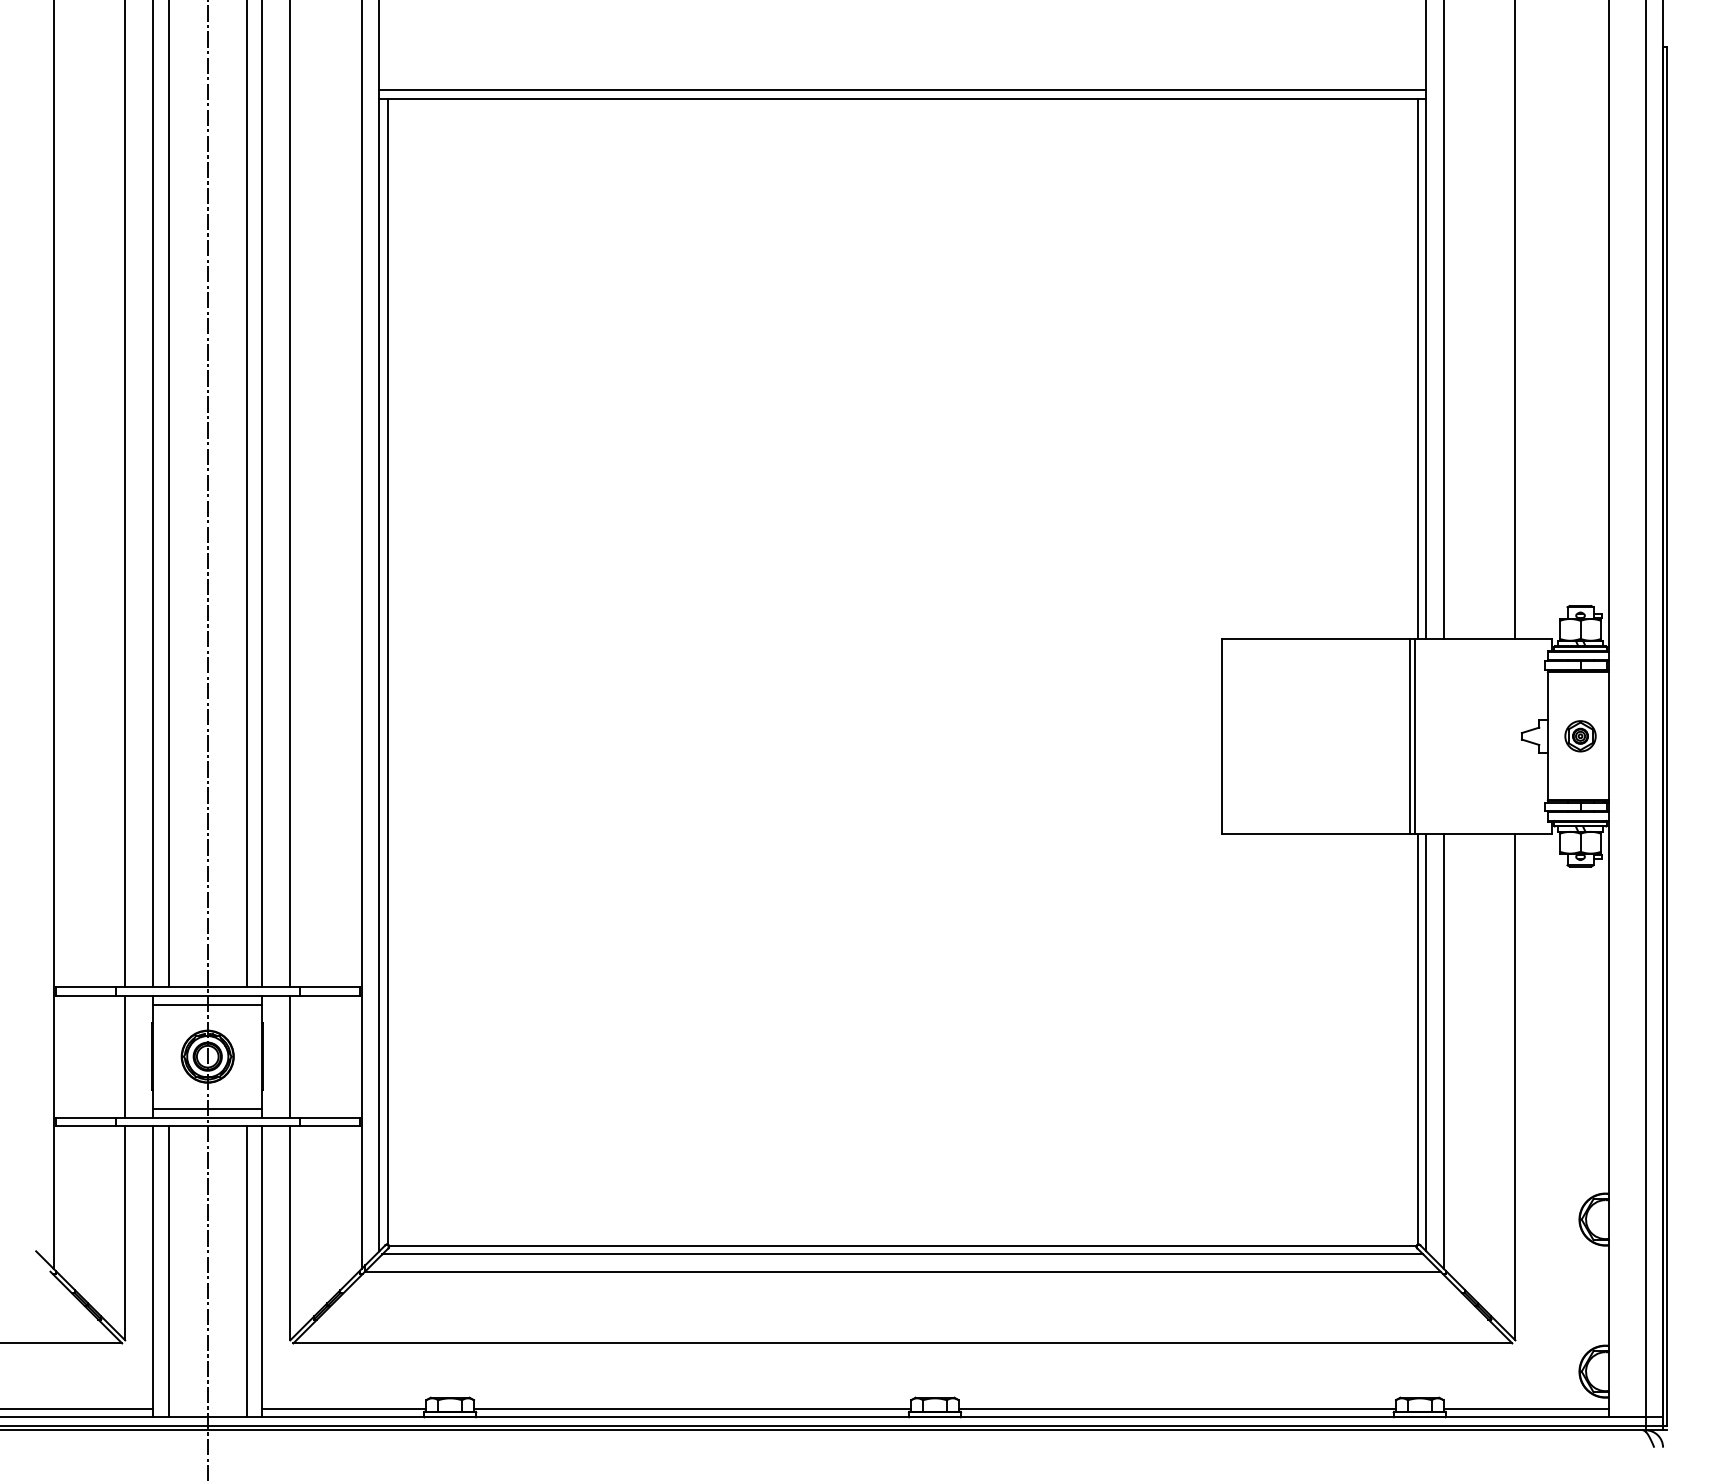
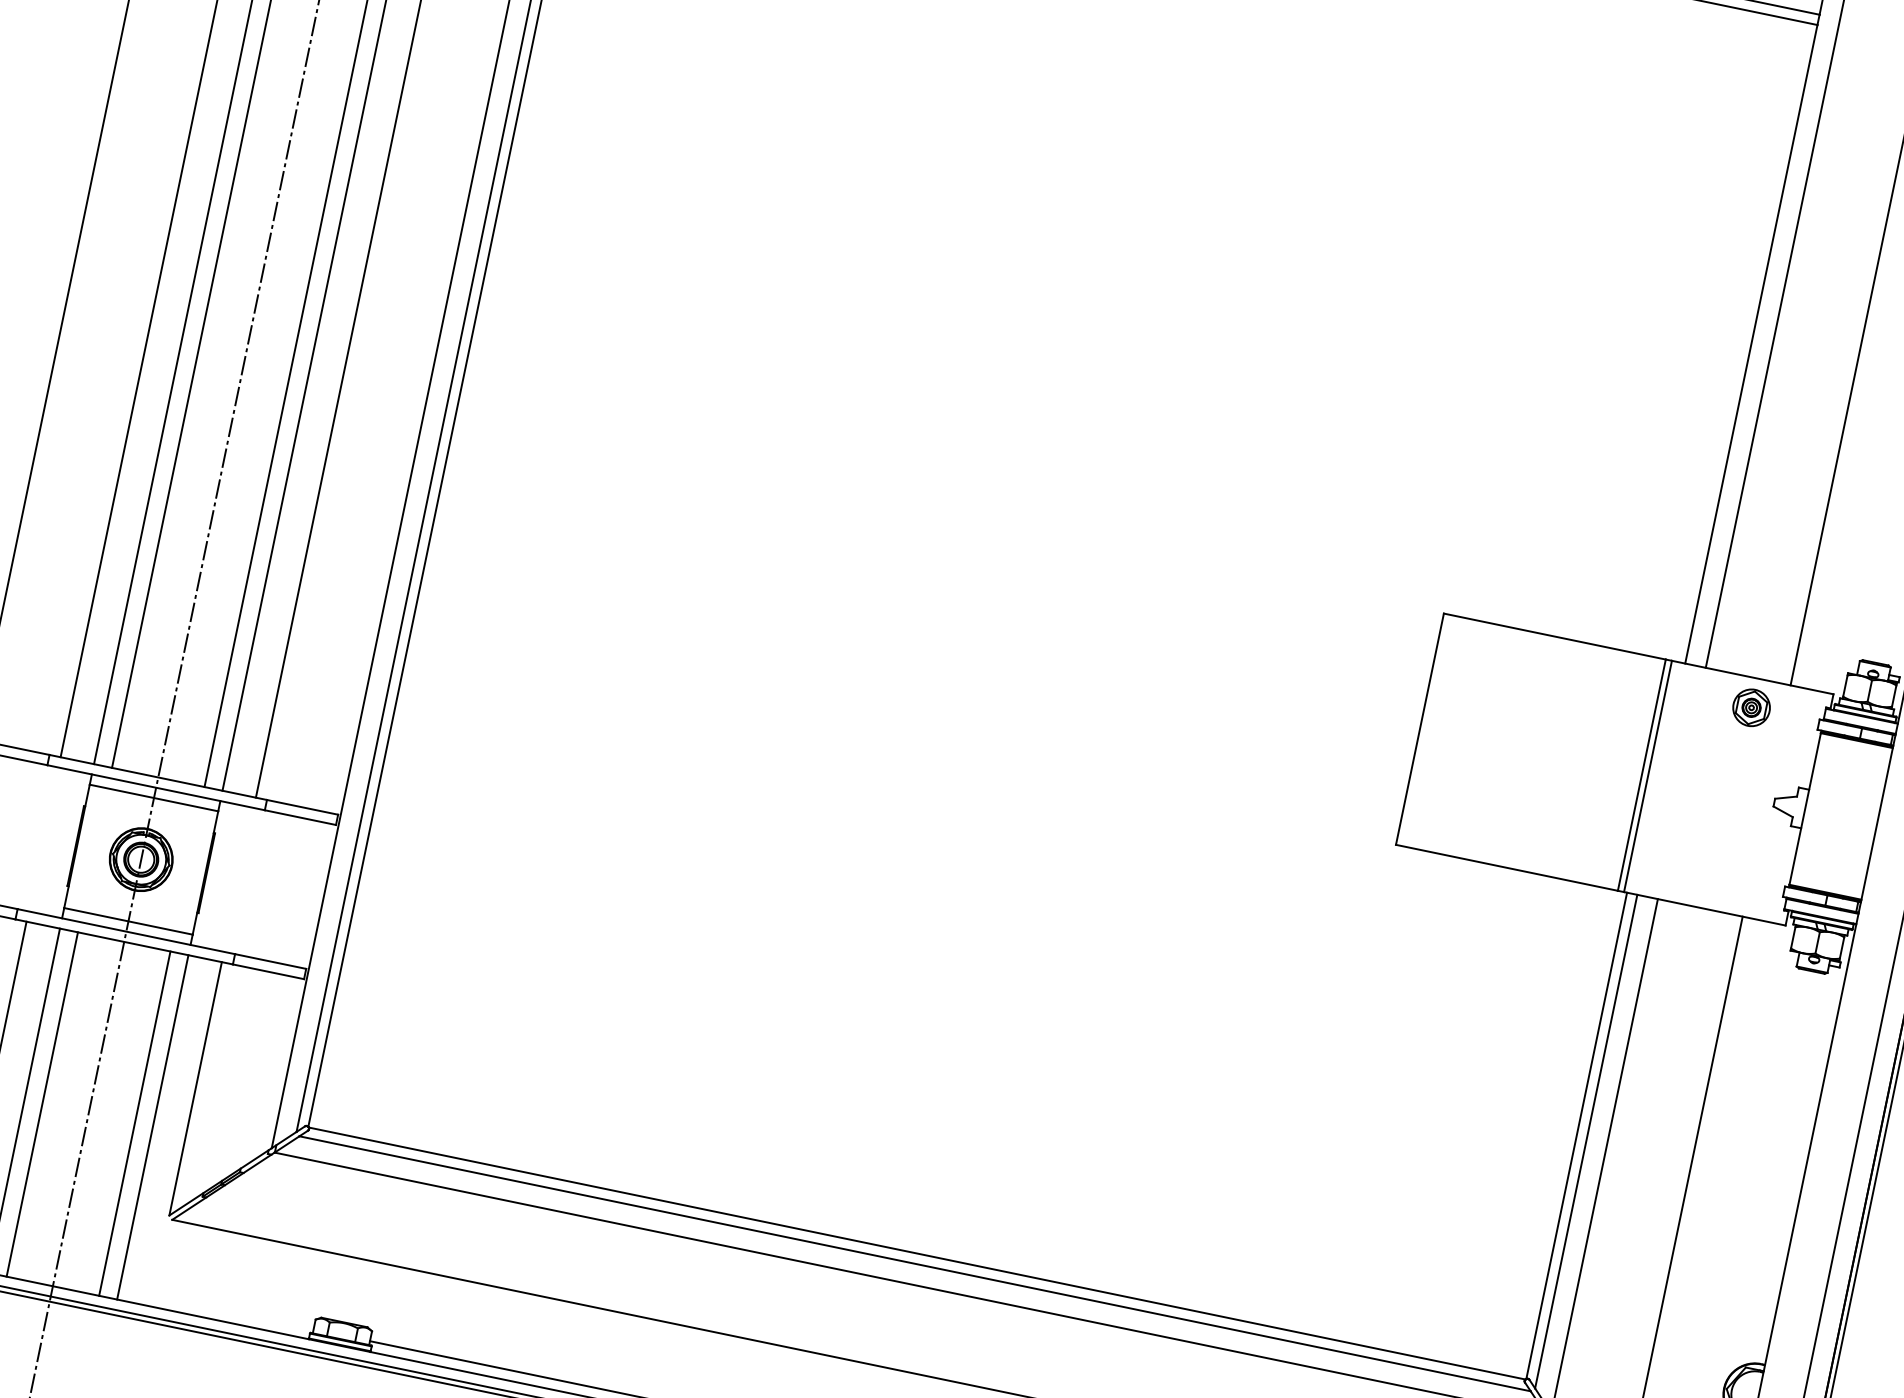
line: (1417, 368) -> (1740, 341), removed
part: (1580, 736) -> (1751, 708), moved
line: (125, 1056) -> (43, 839), removed
line: (290, 1056) -> (239, 879), removed
line: (344, 1408) -> (216, 1309), removed

